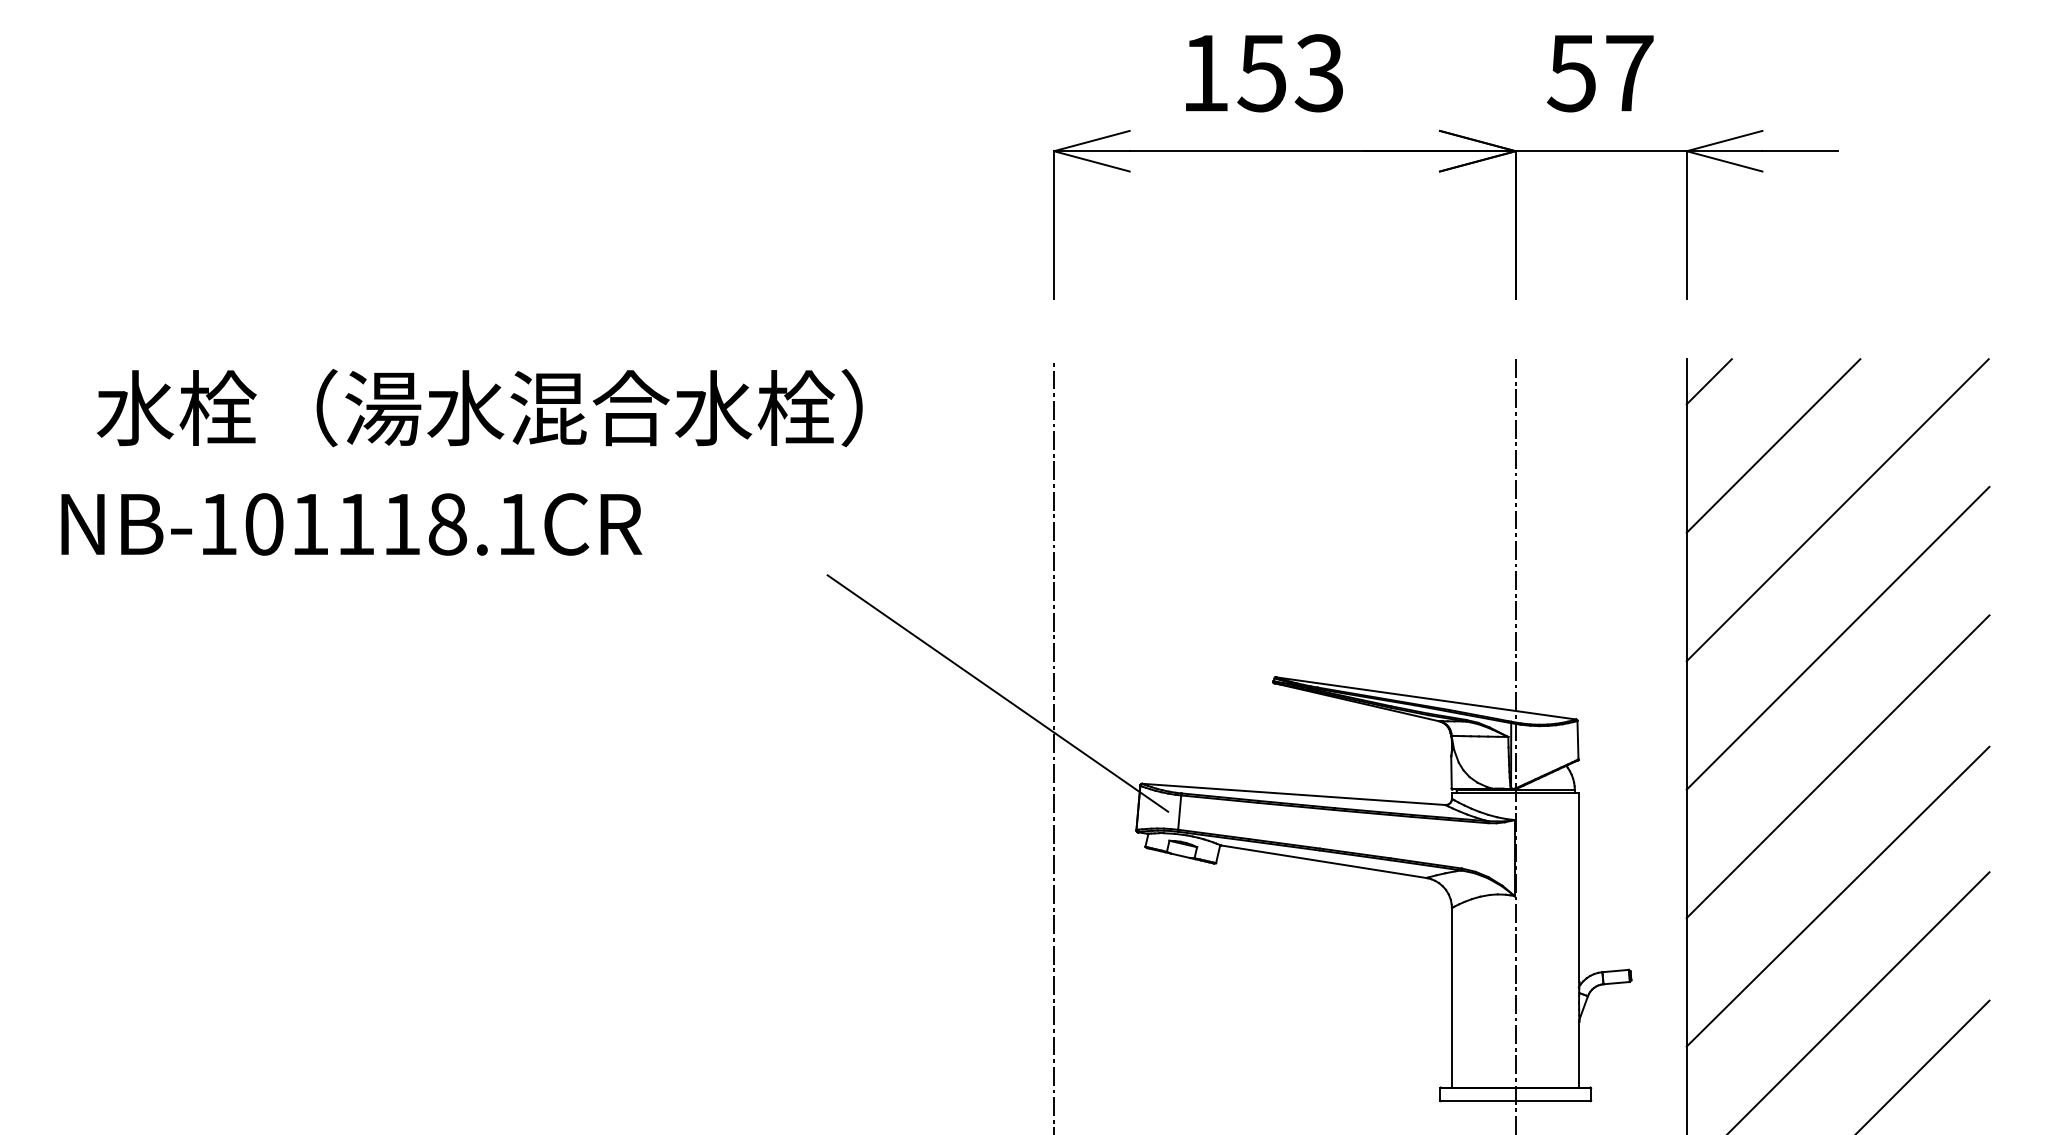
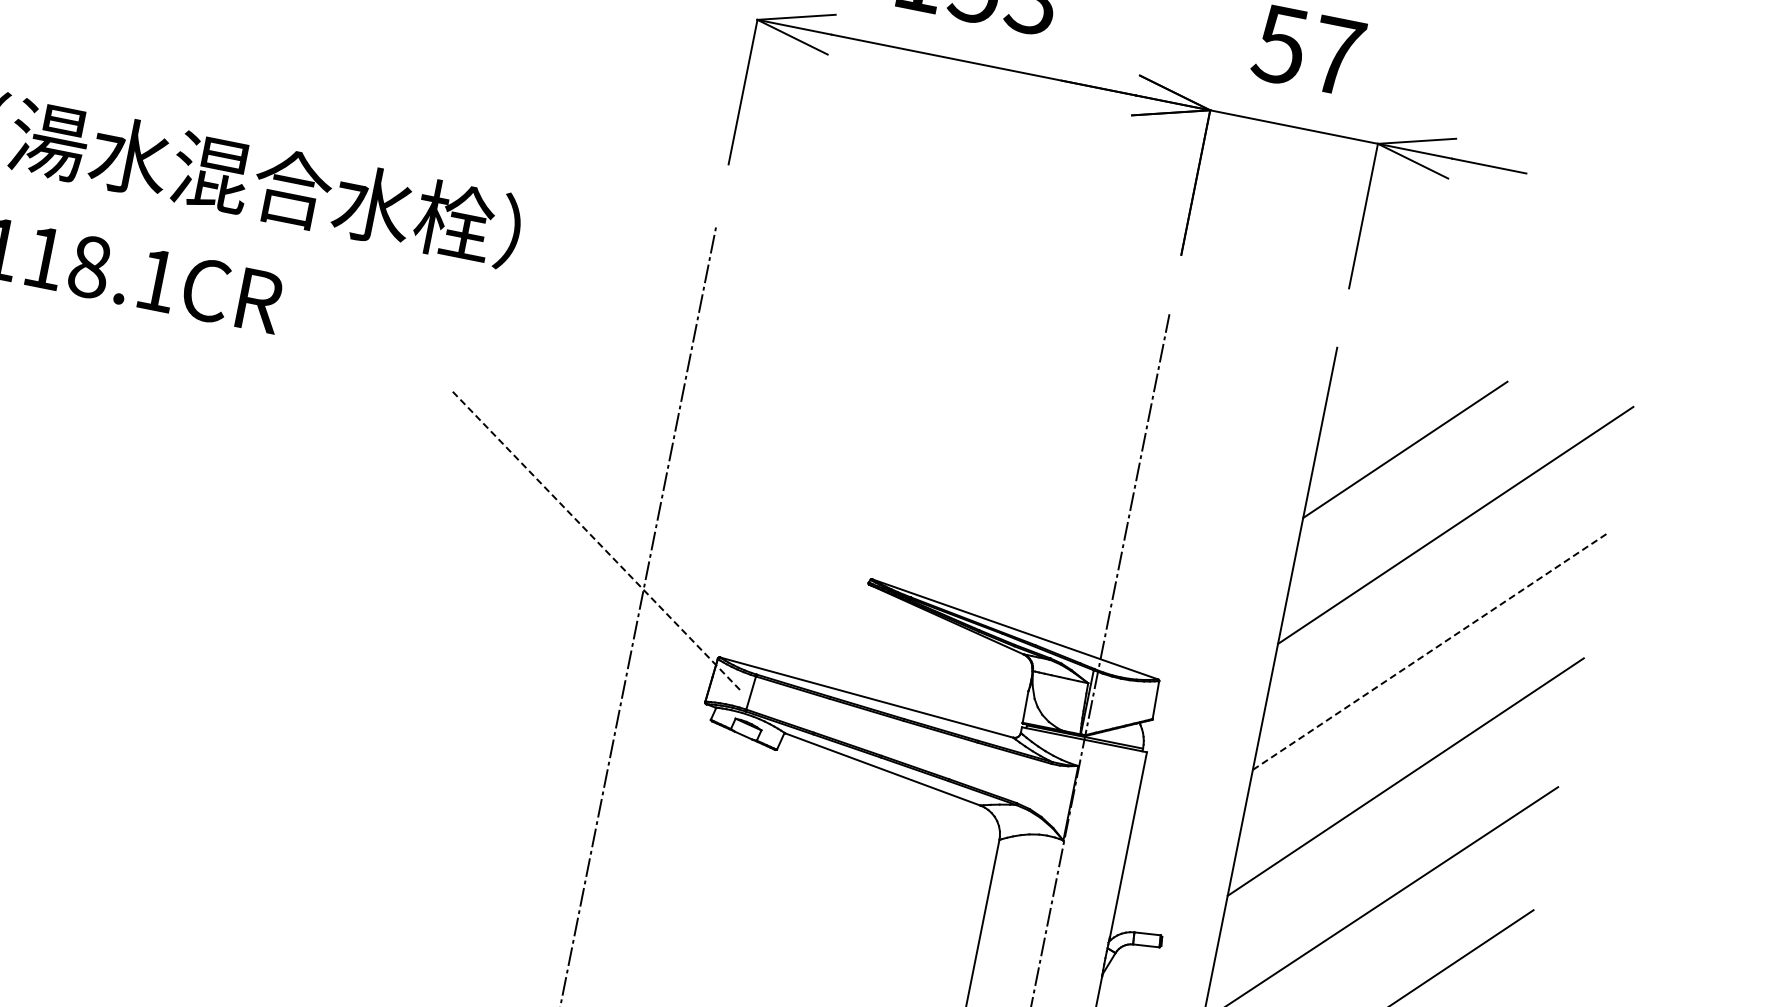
line: (1708, 381) -> (1354, 373), removed
line: (1838, 637) -> (1431, 650), solid -> dashed
line: (997, 693) -> (595, 540), solid -> dashed

